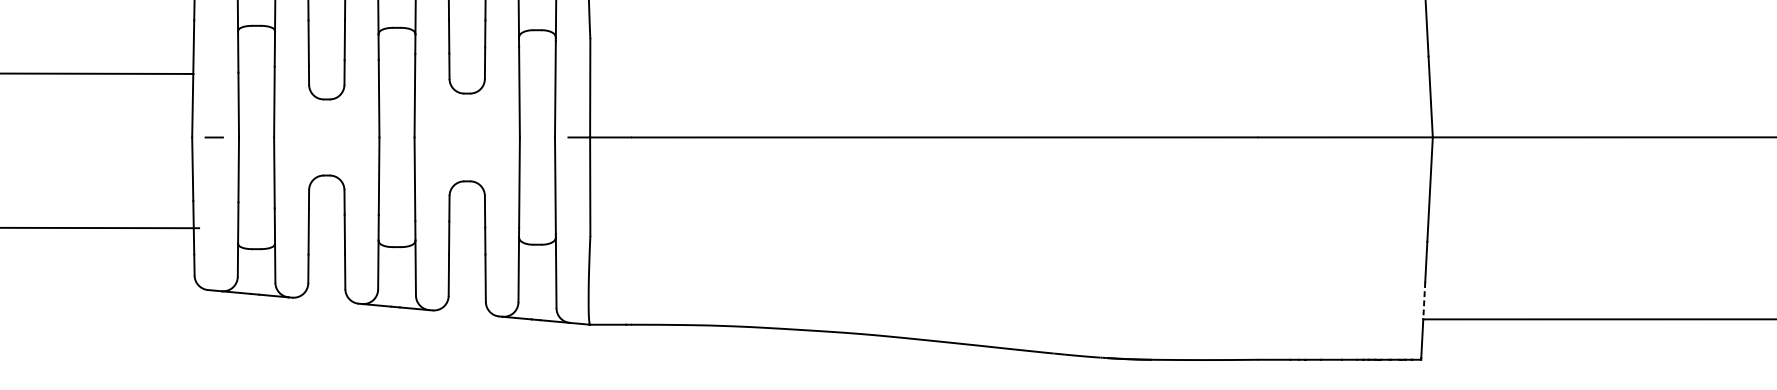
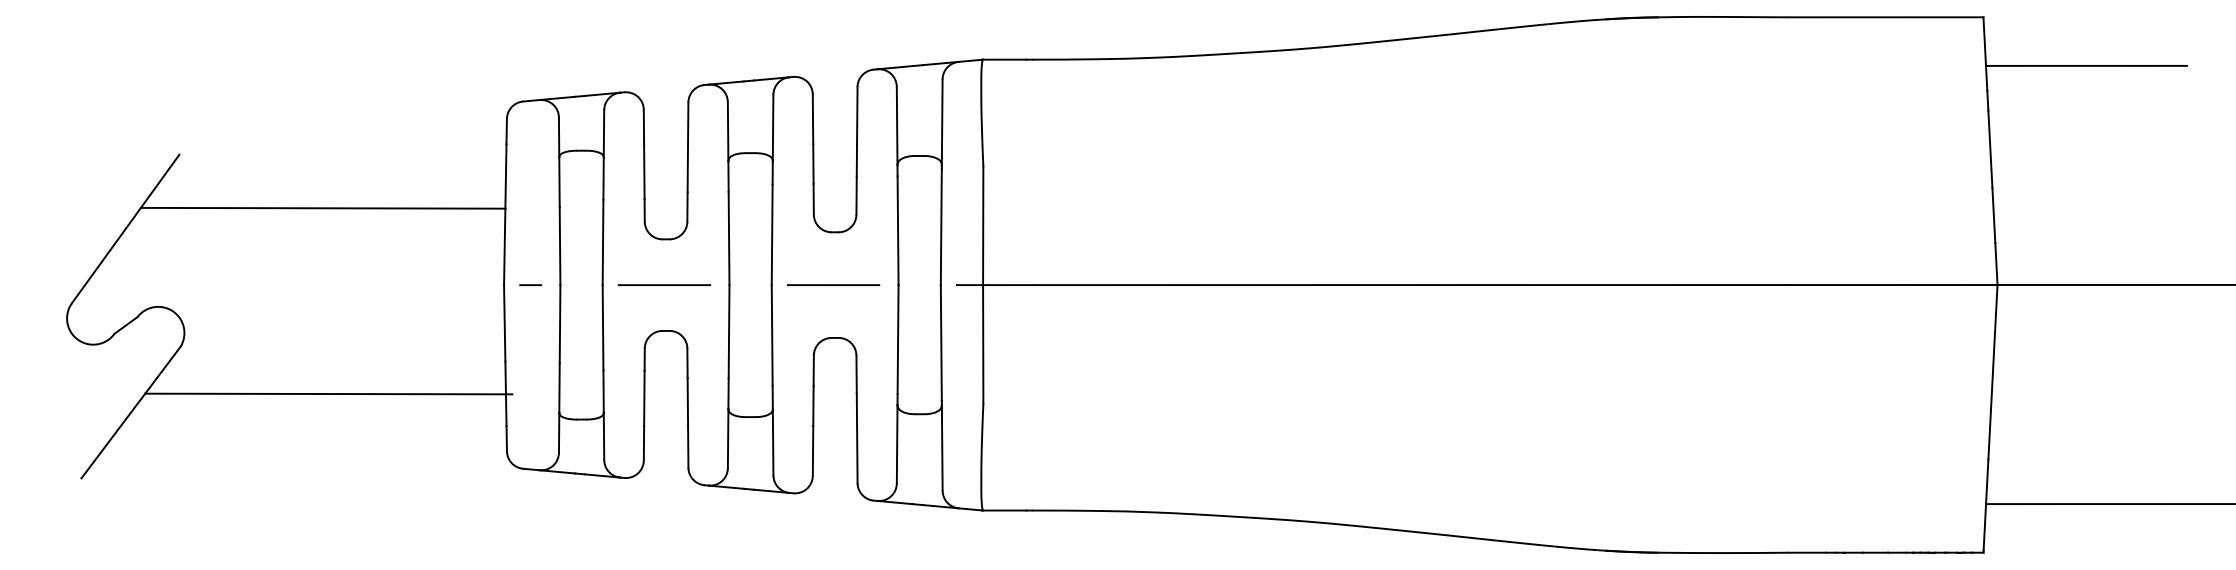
line: (465, 136) -> (833, 284), added
line: (325, 137) -> (664, 285), added
line: (1424, 301) -> (1987, 482), dashed -> solid

